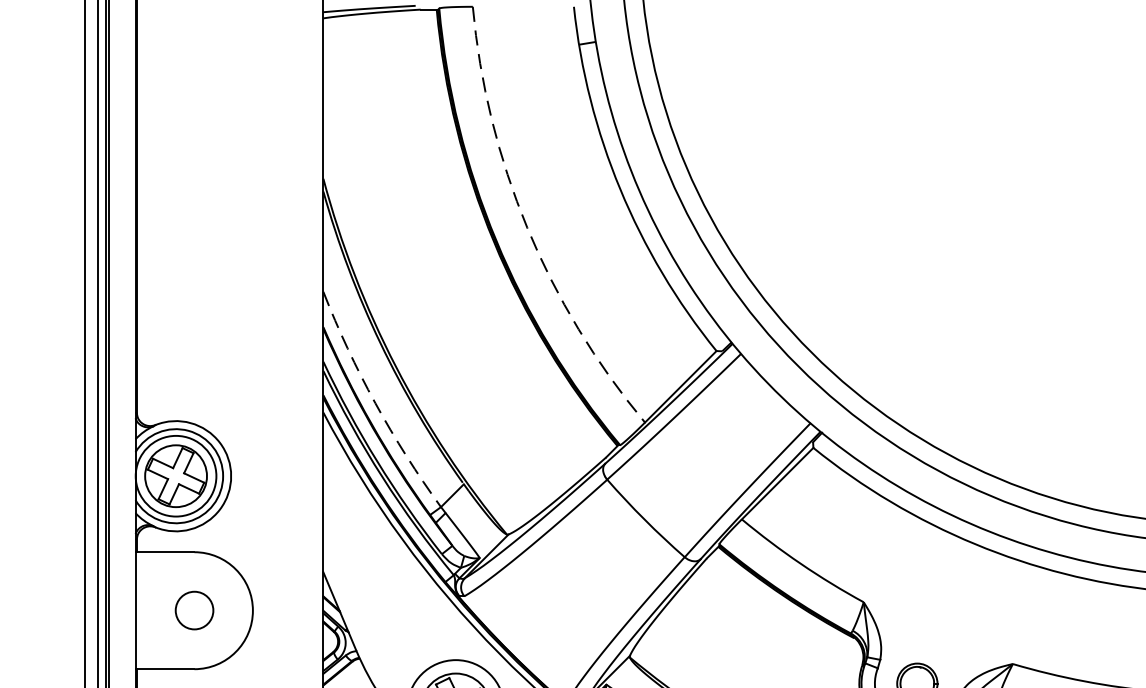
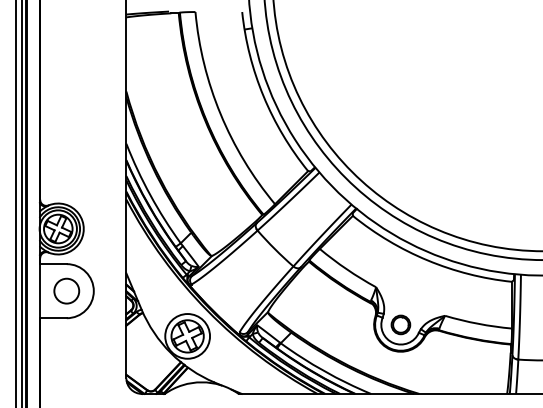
arc: (526, 228) -> (220, 114), dashed -> solid
arc: (375, 403) -> (150, 195), dashed -> solid
circle: (193, 609) -> (66, 290), size x1.43

